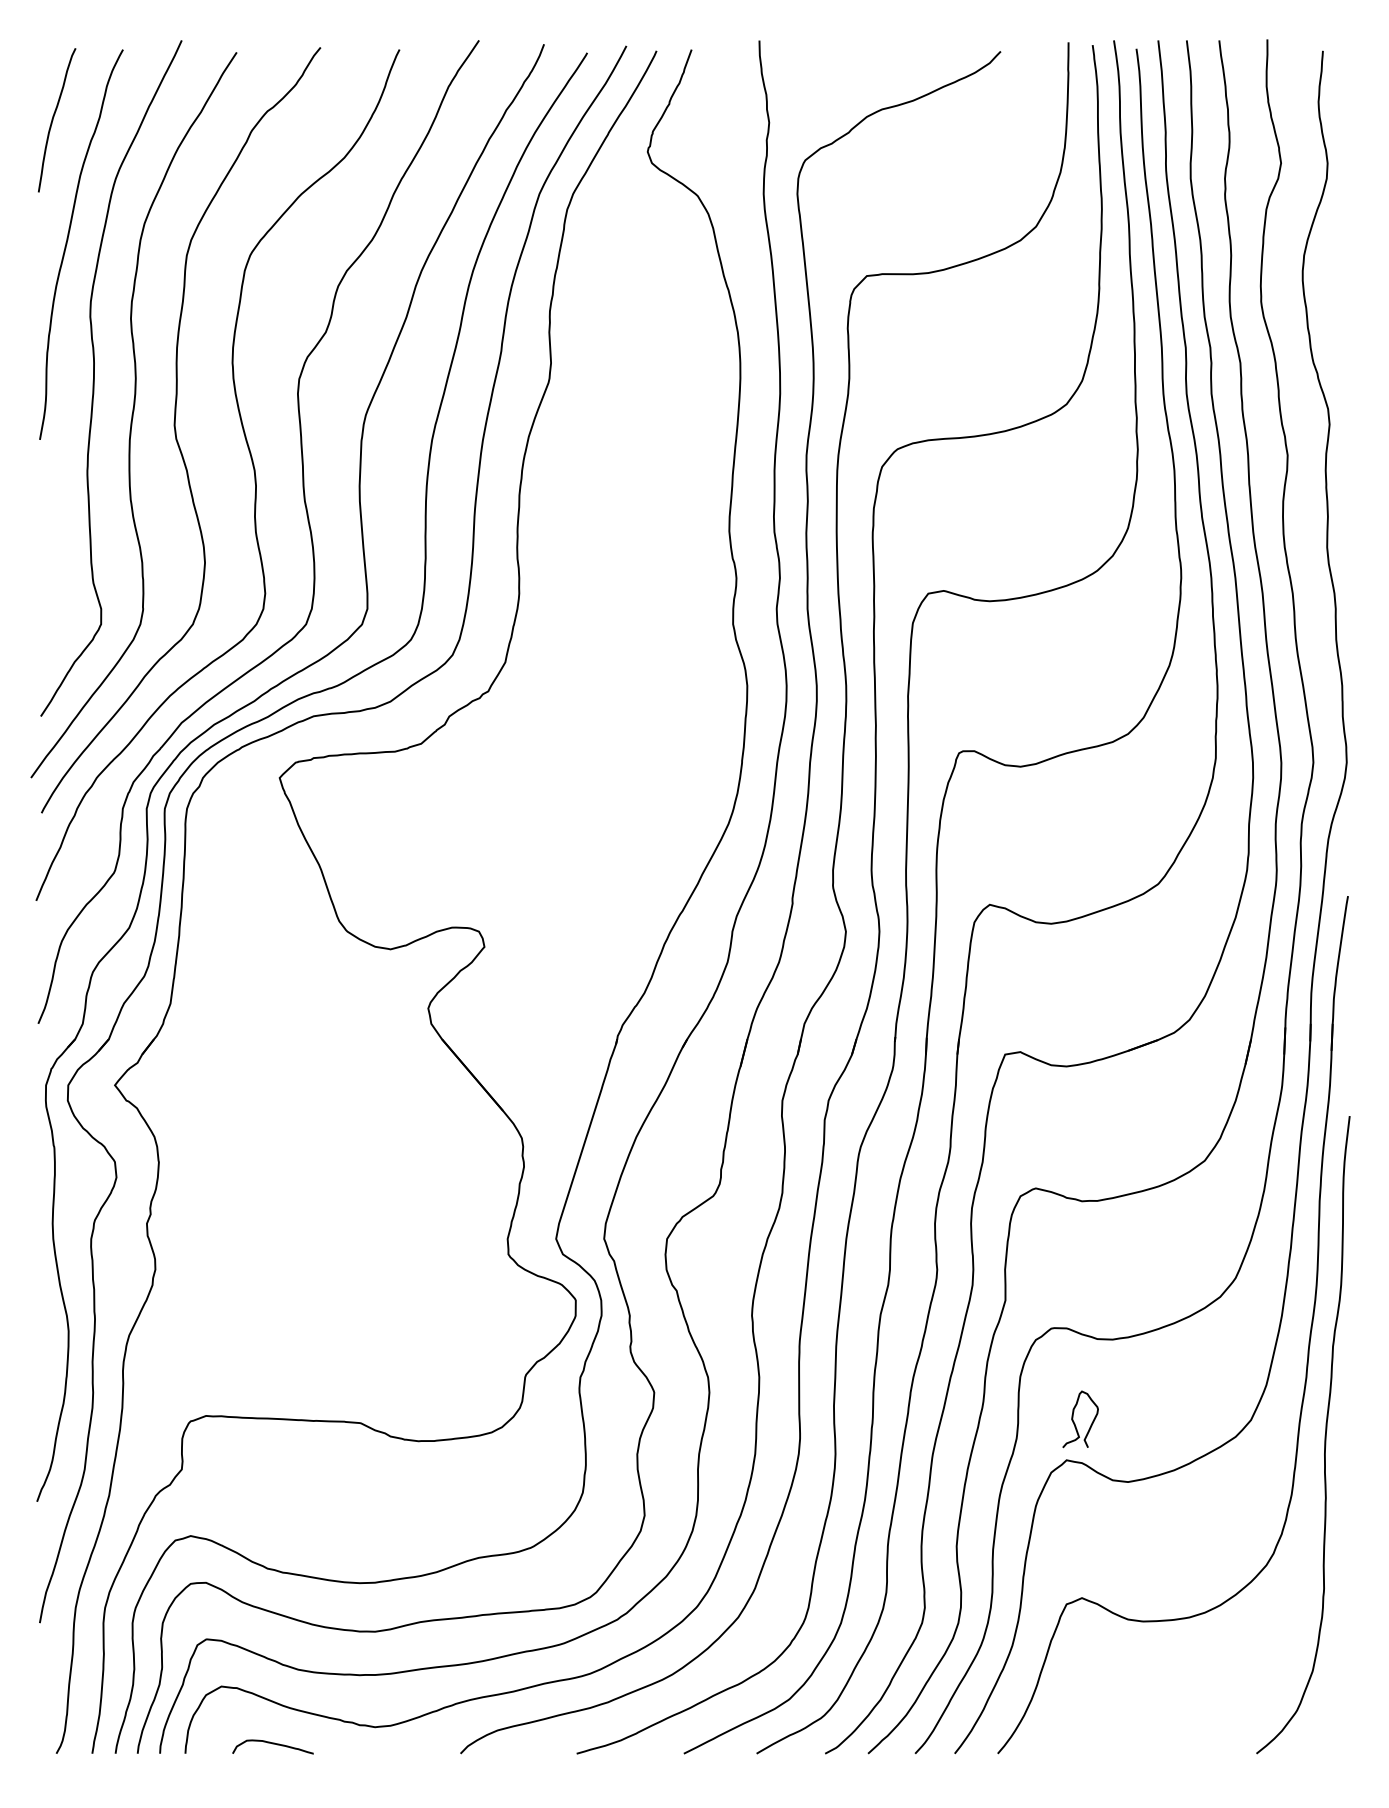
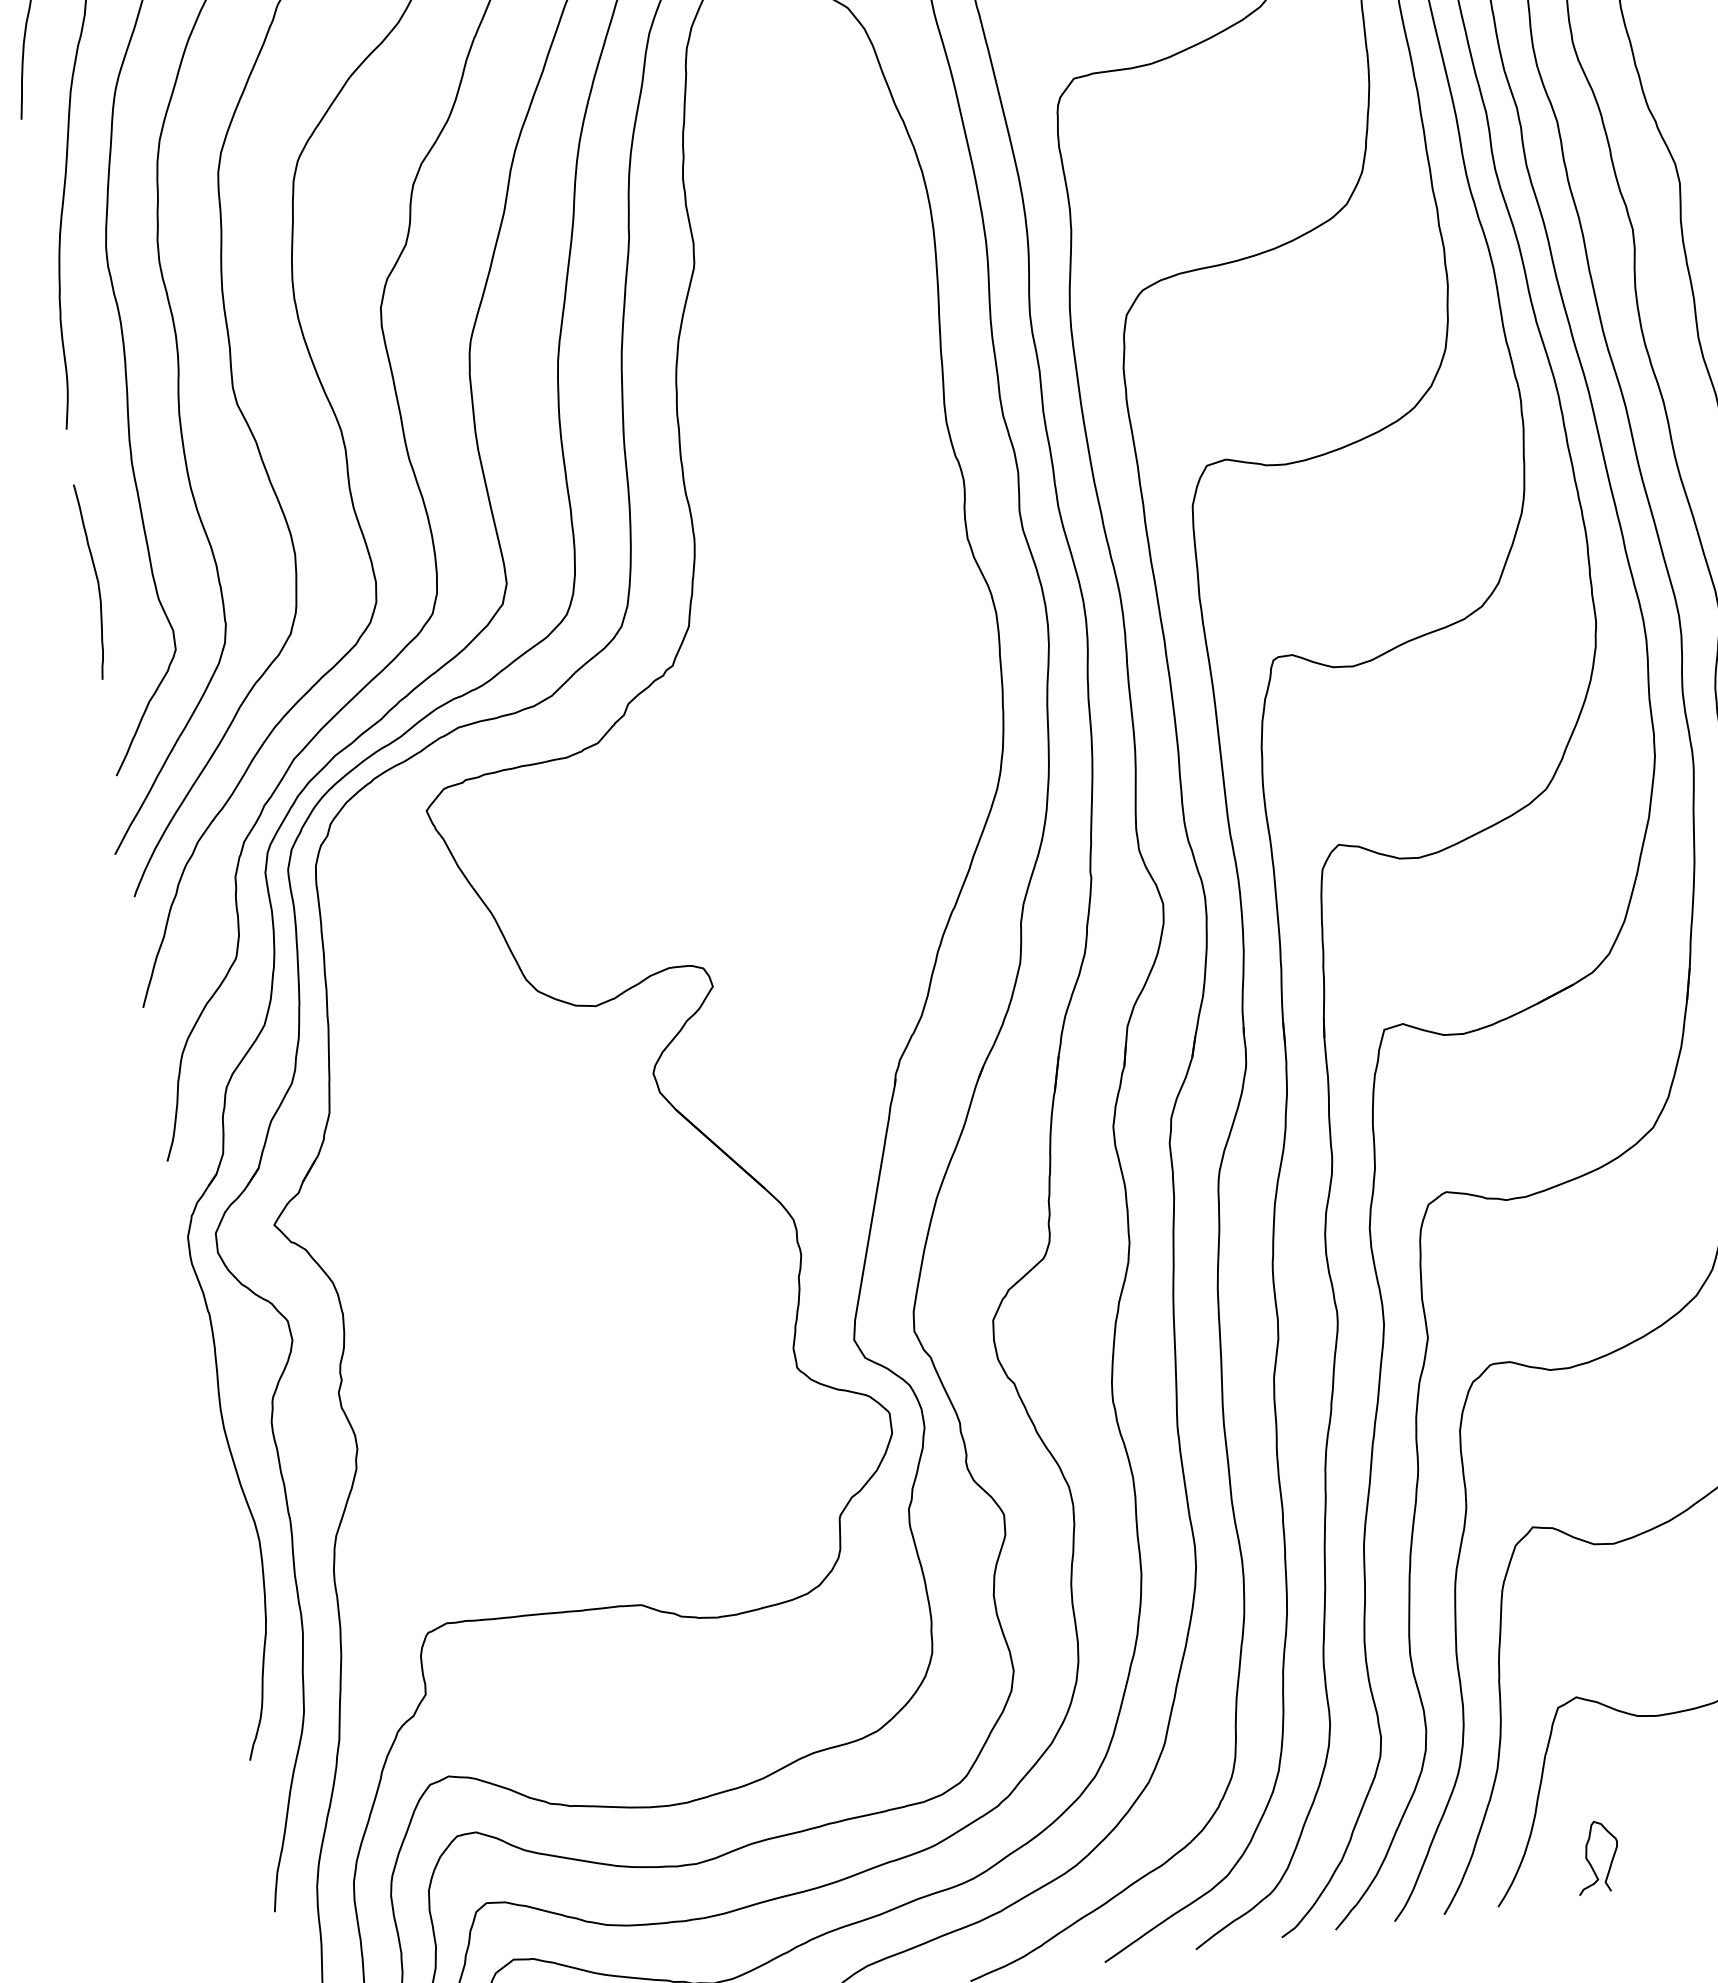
curve: (46, 561) -> (96, 580), added
curve: (1074, 1421) -> (1589, 1860), moved

